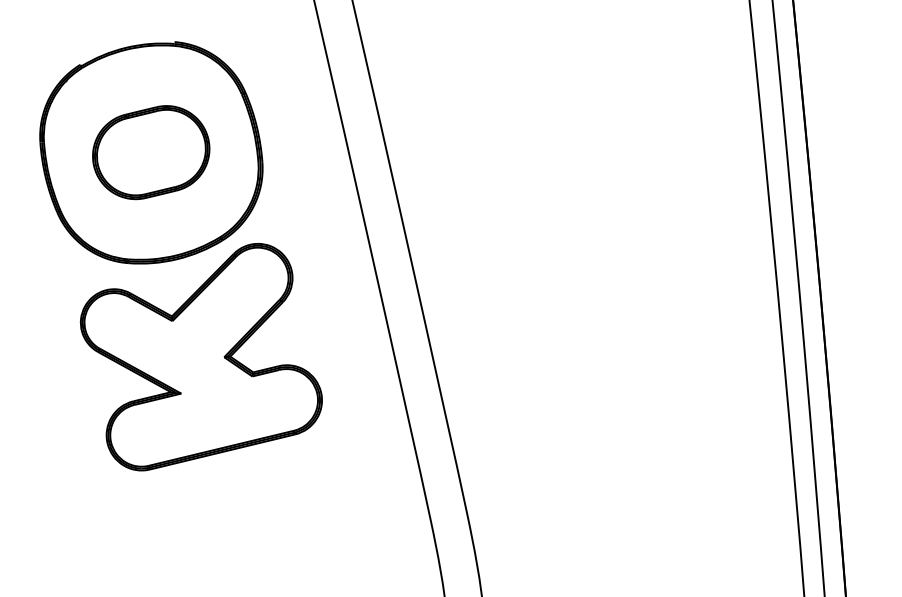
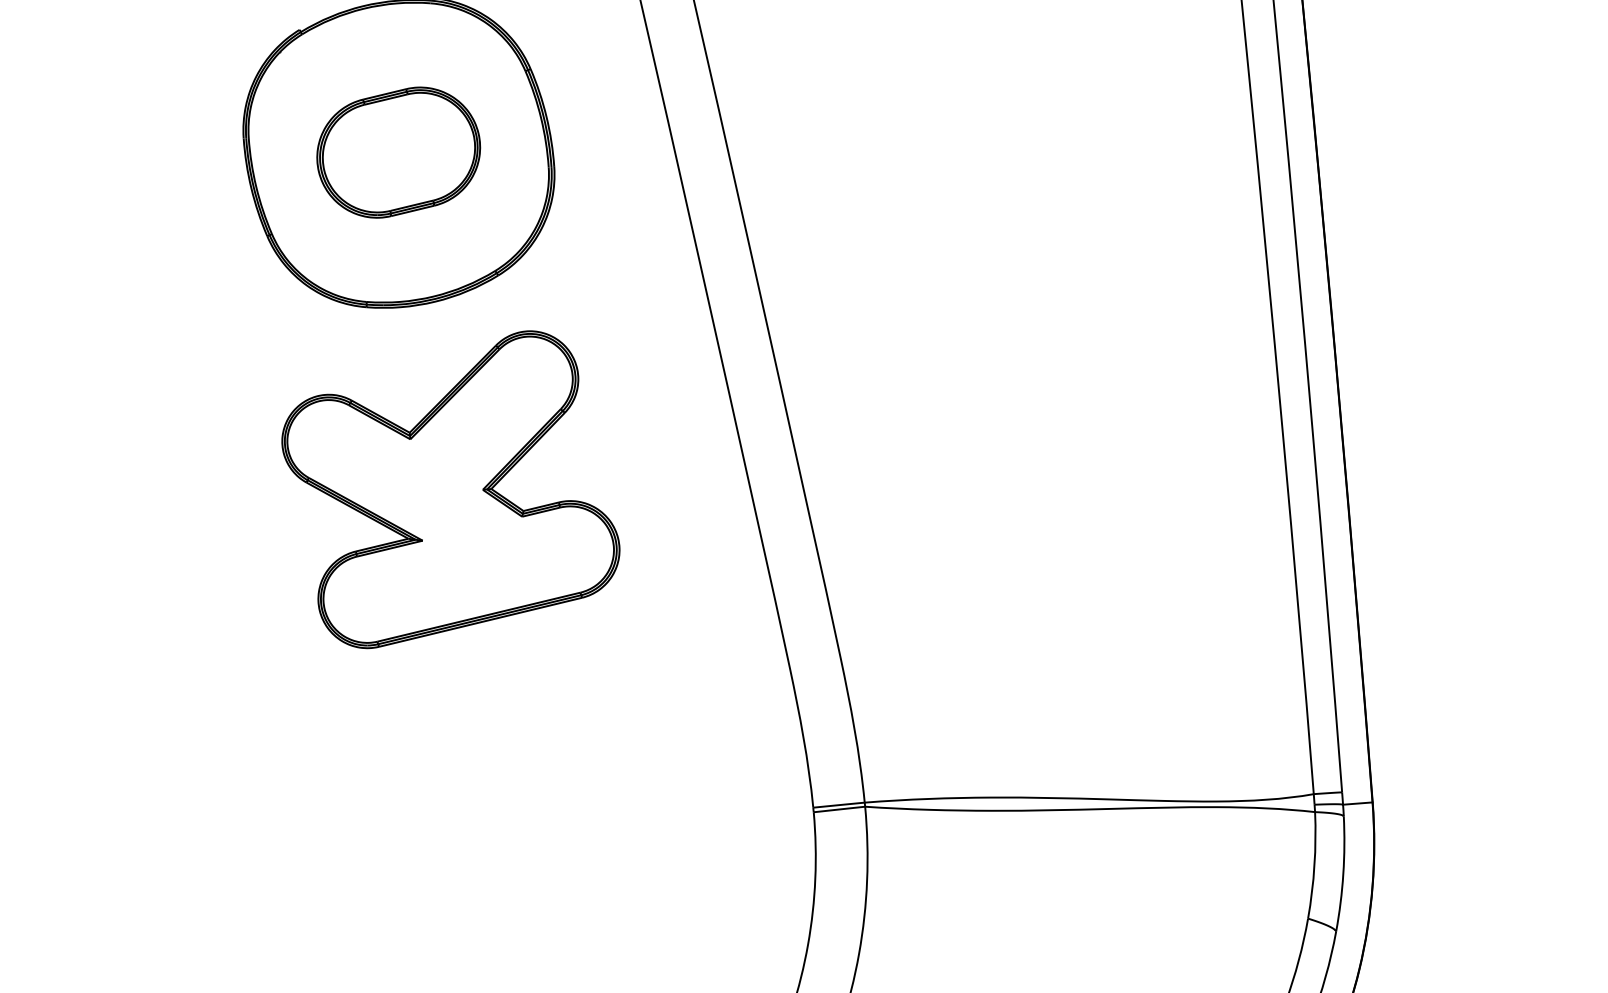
part: (201, 357) -> (450, 489), moved

